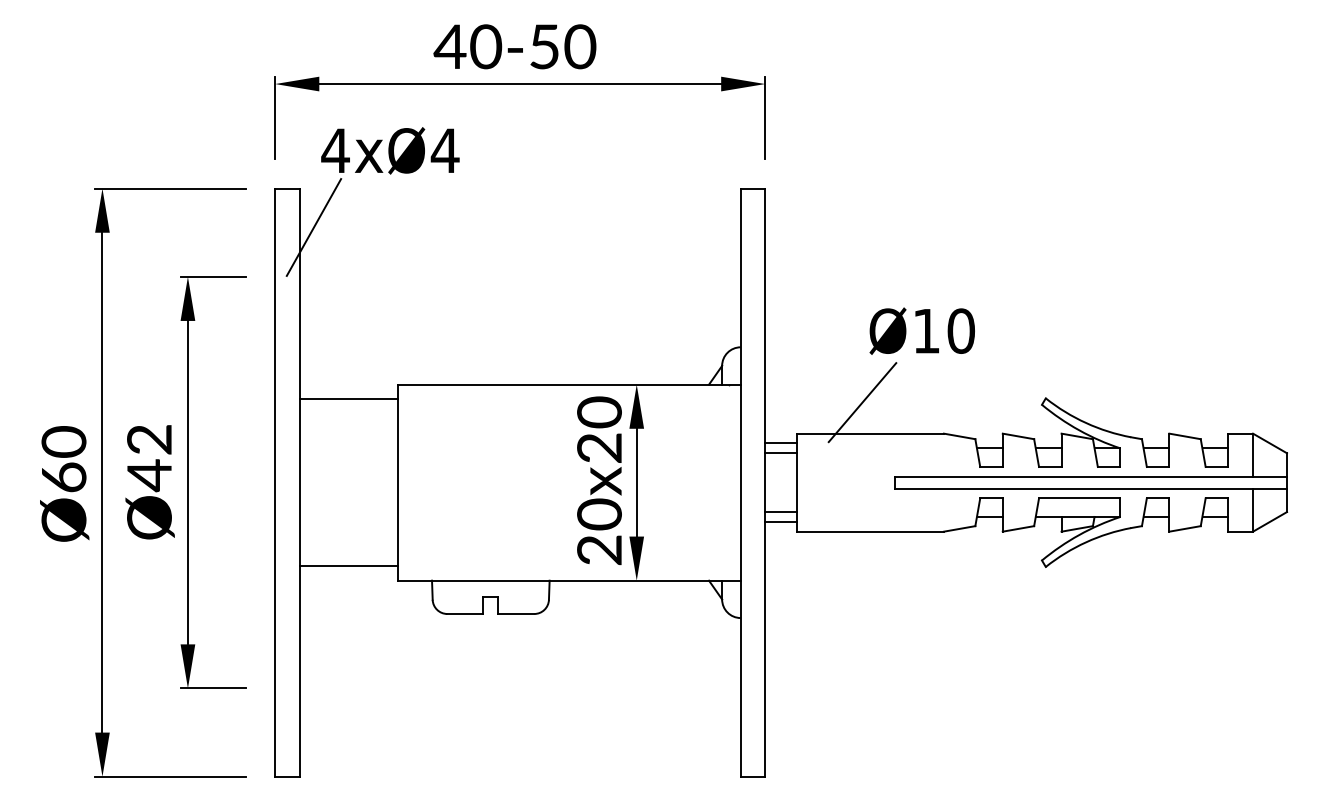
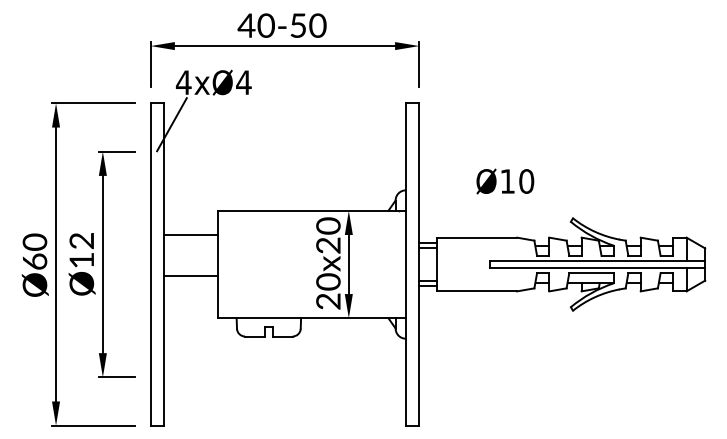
line: (347, 398) -> (190, 234), moved
line: (862, 402) -> (472, 220), removed
text: (148, 475) -> (81, 260), Ø42 -> Ø12
line: (347, 566) -> (190, 276), moved

